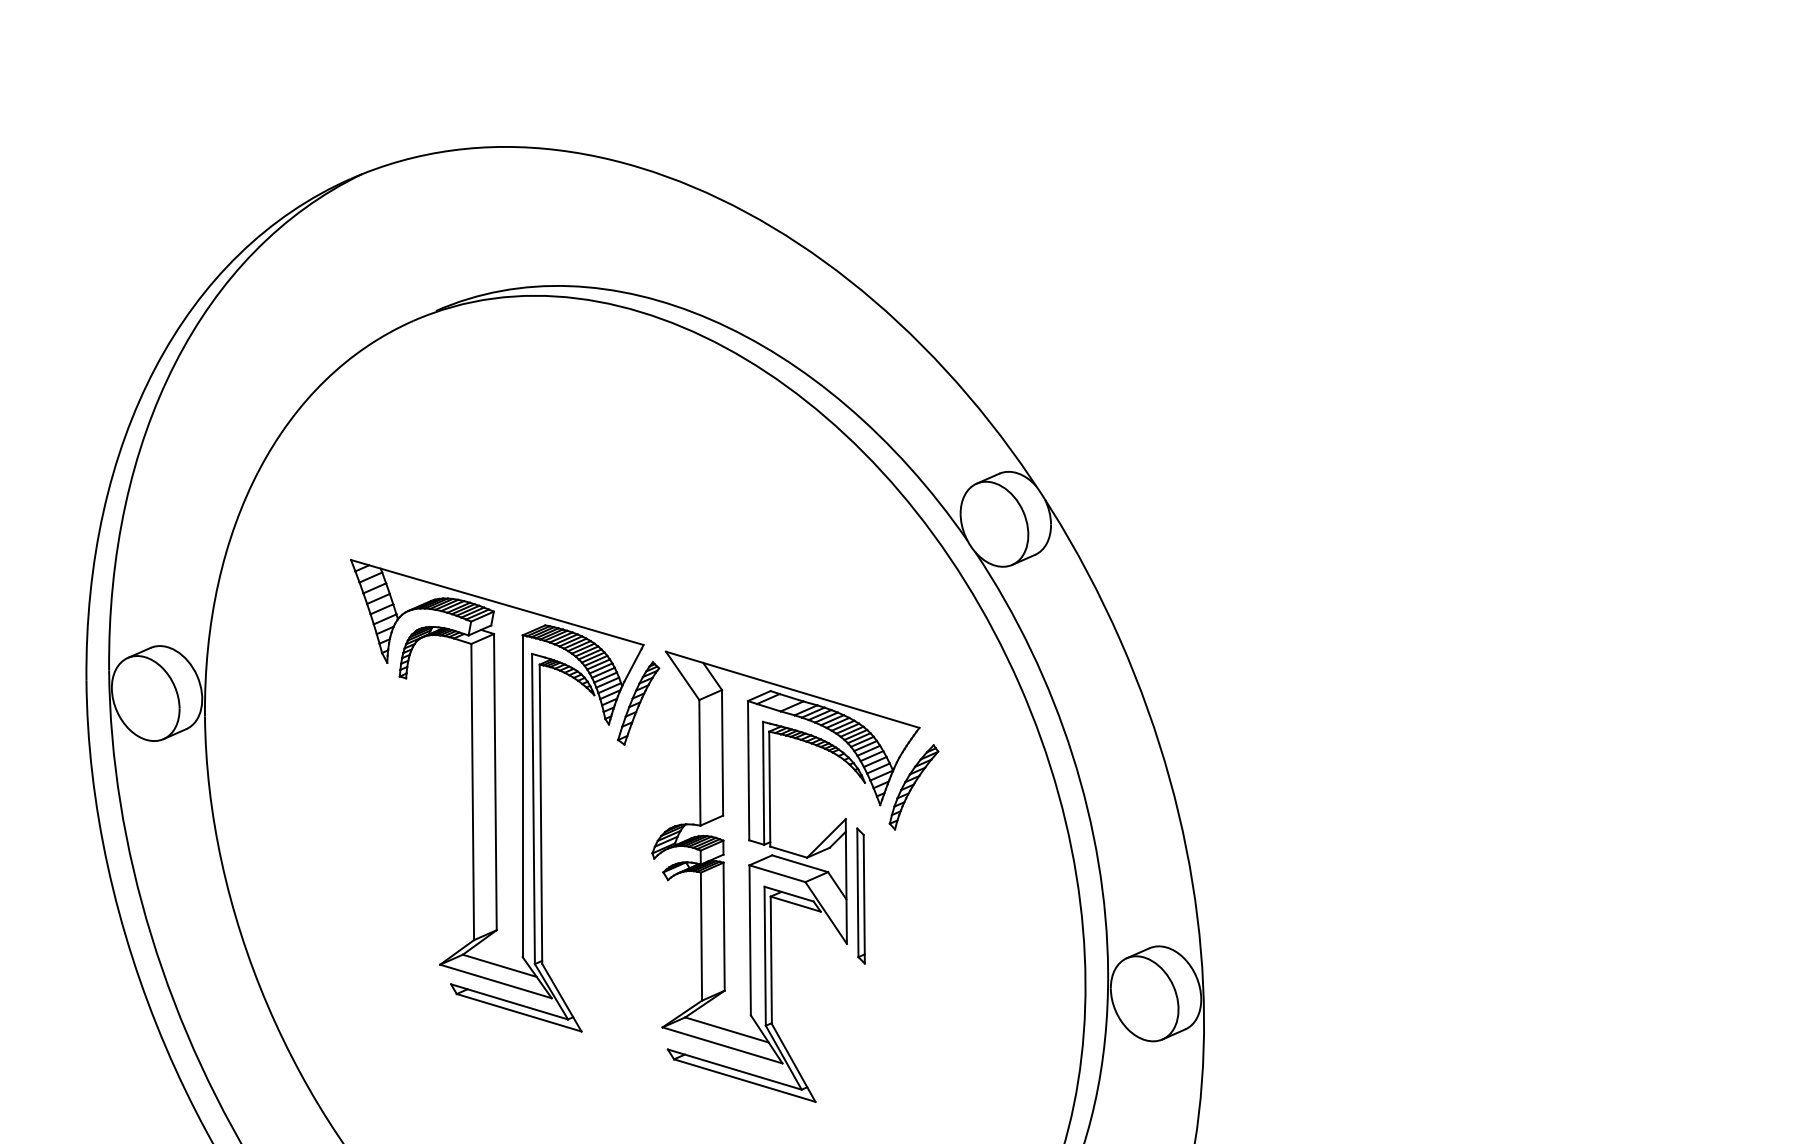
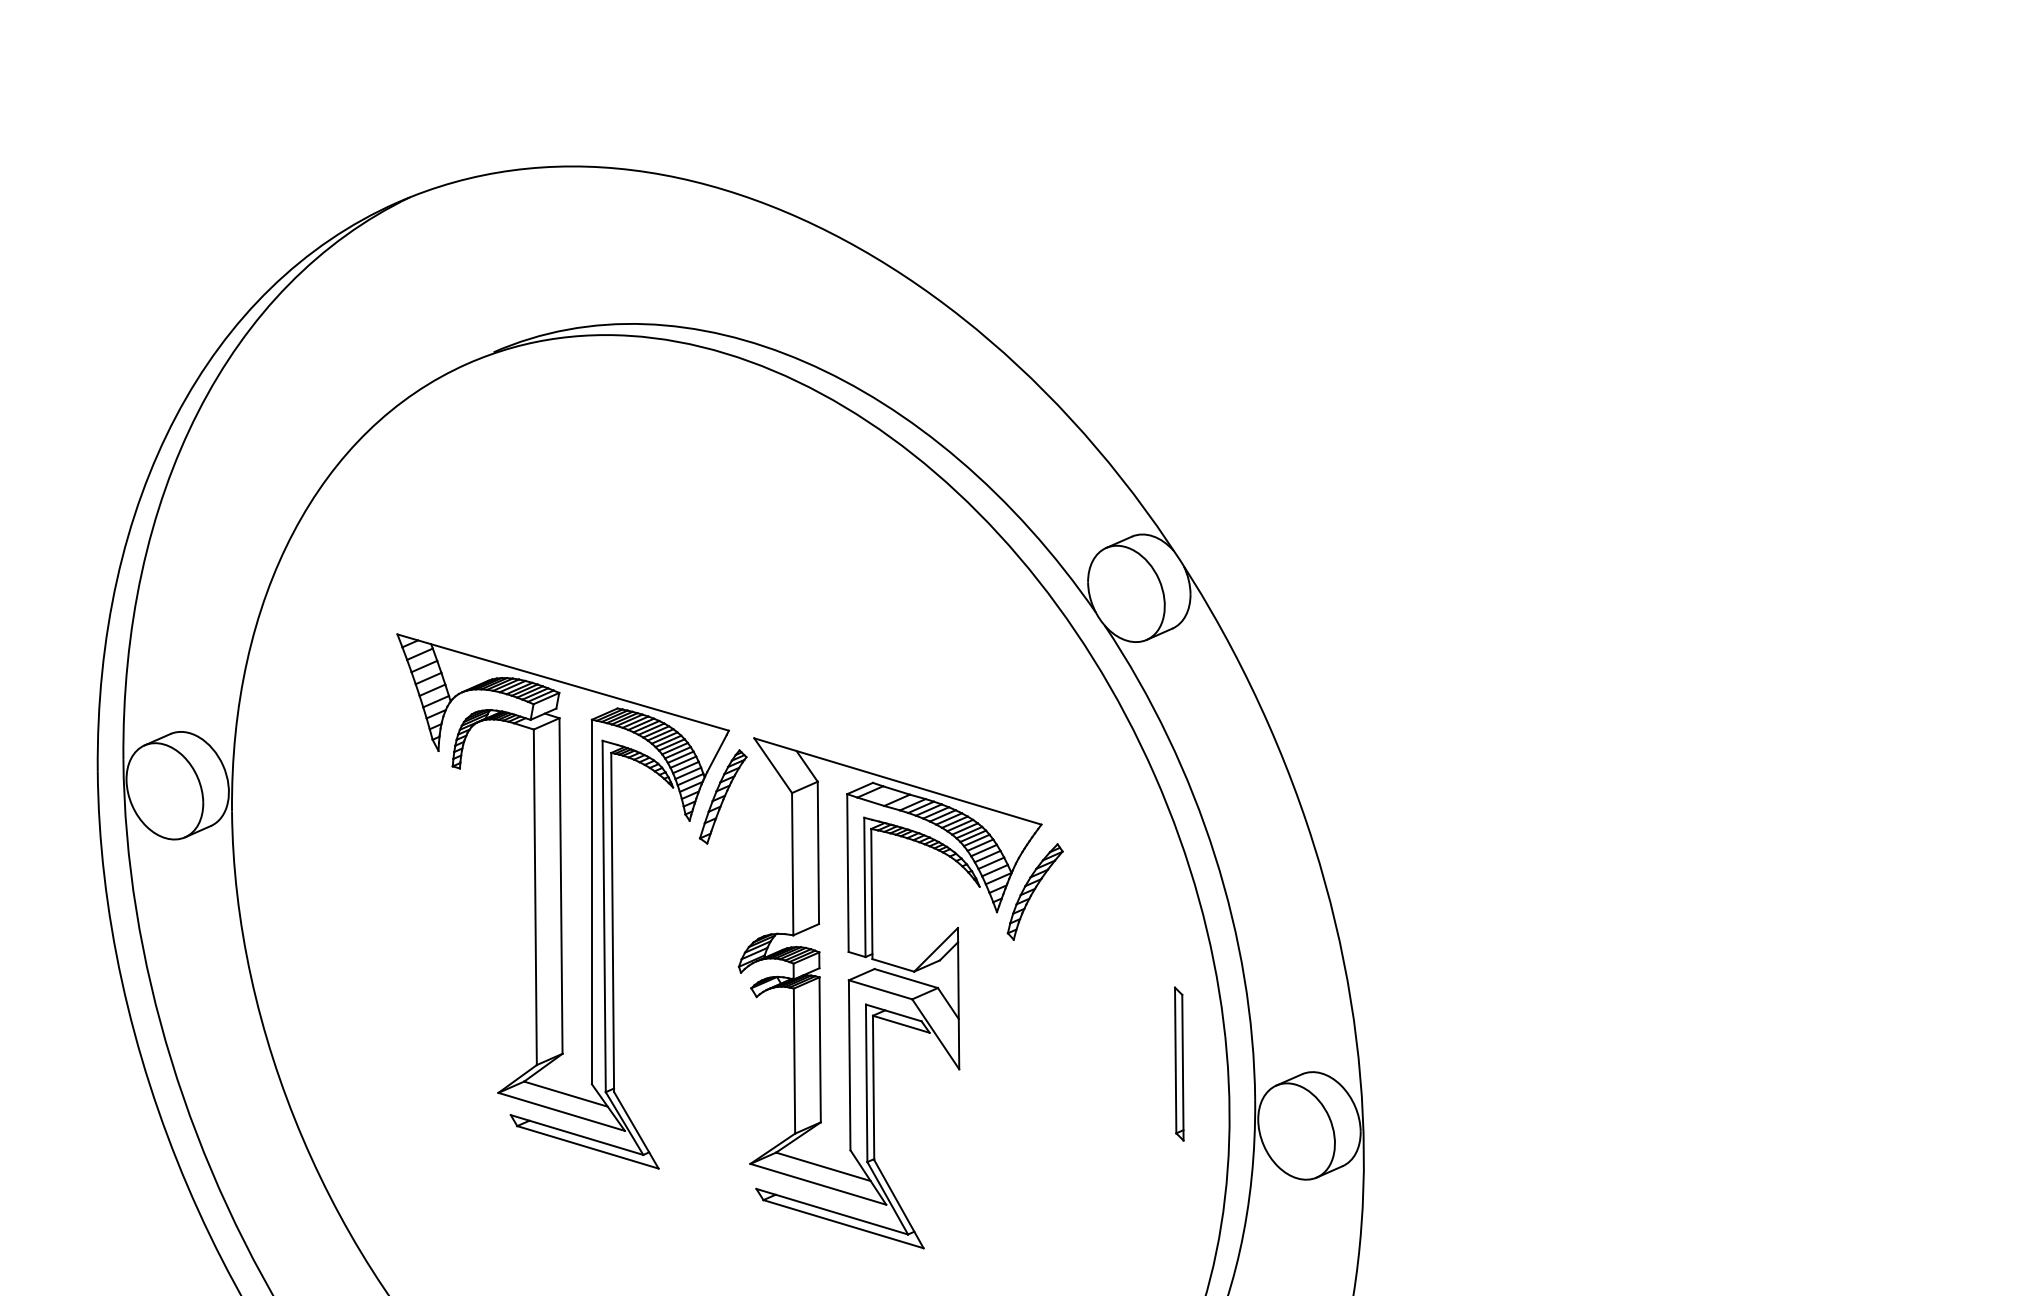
part: (861, 895) -> (1179, 1063), moved

